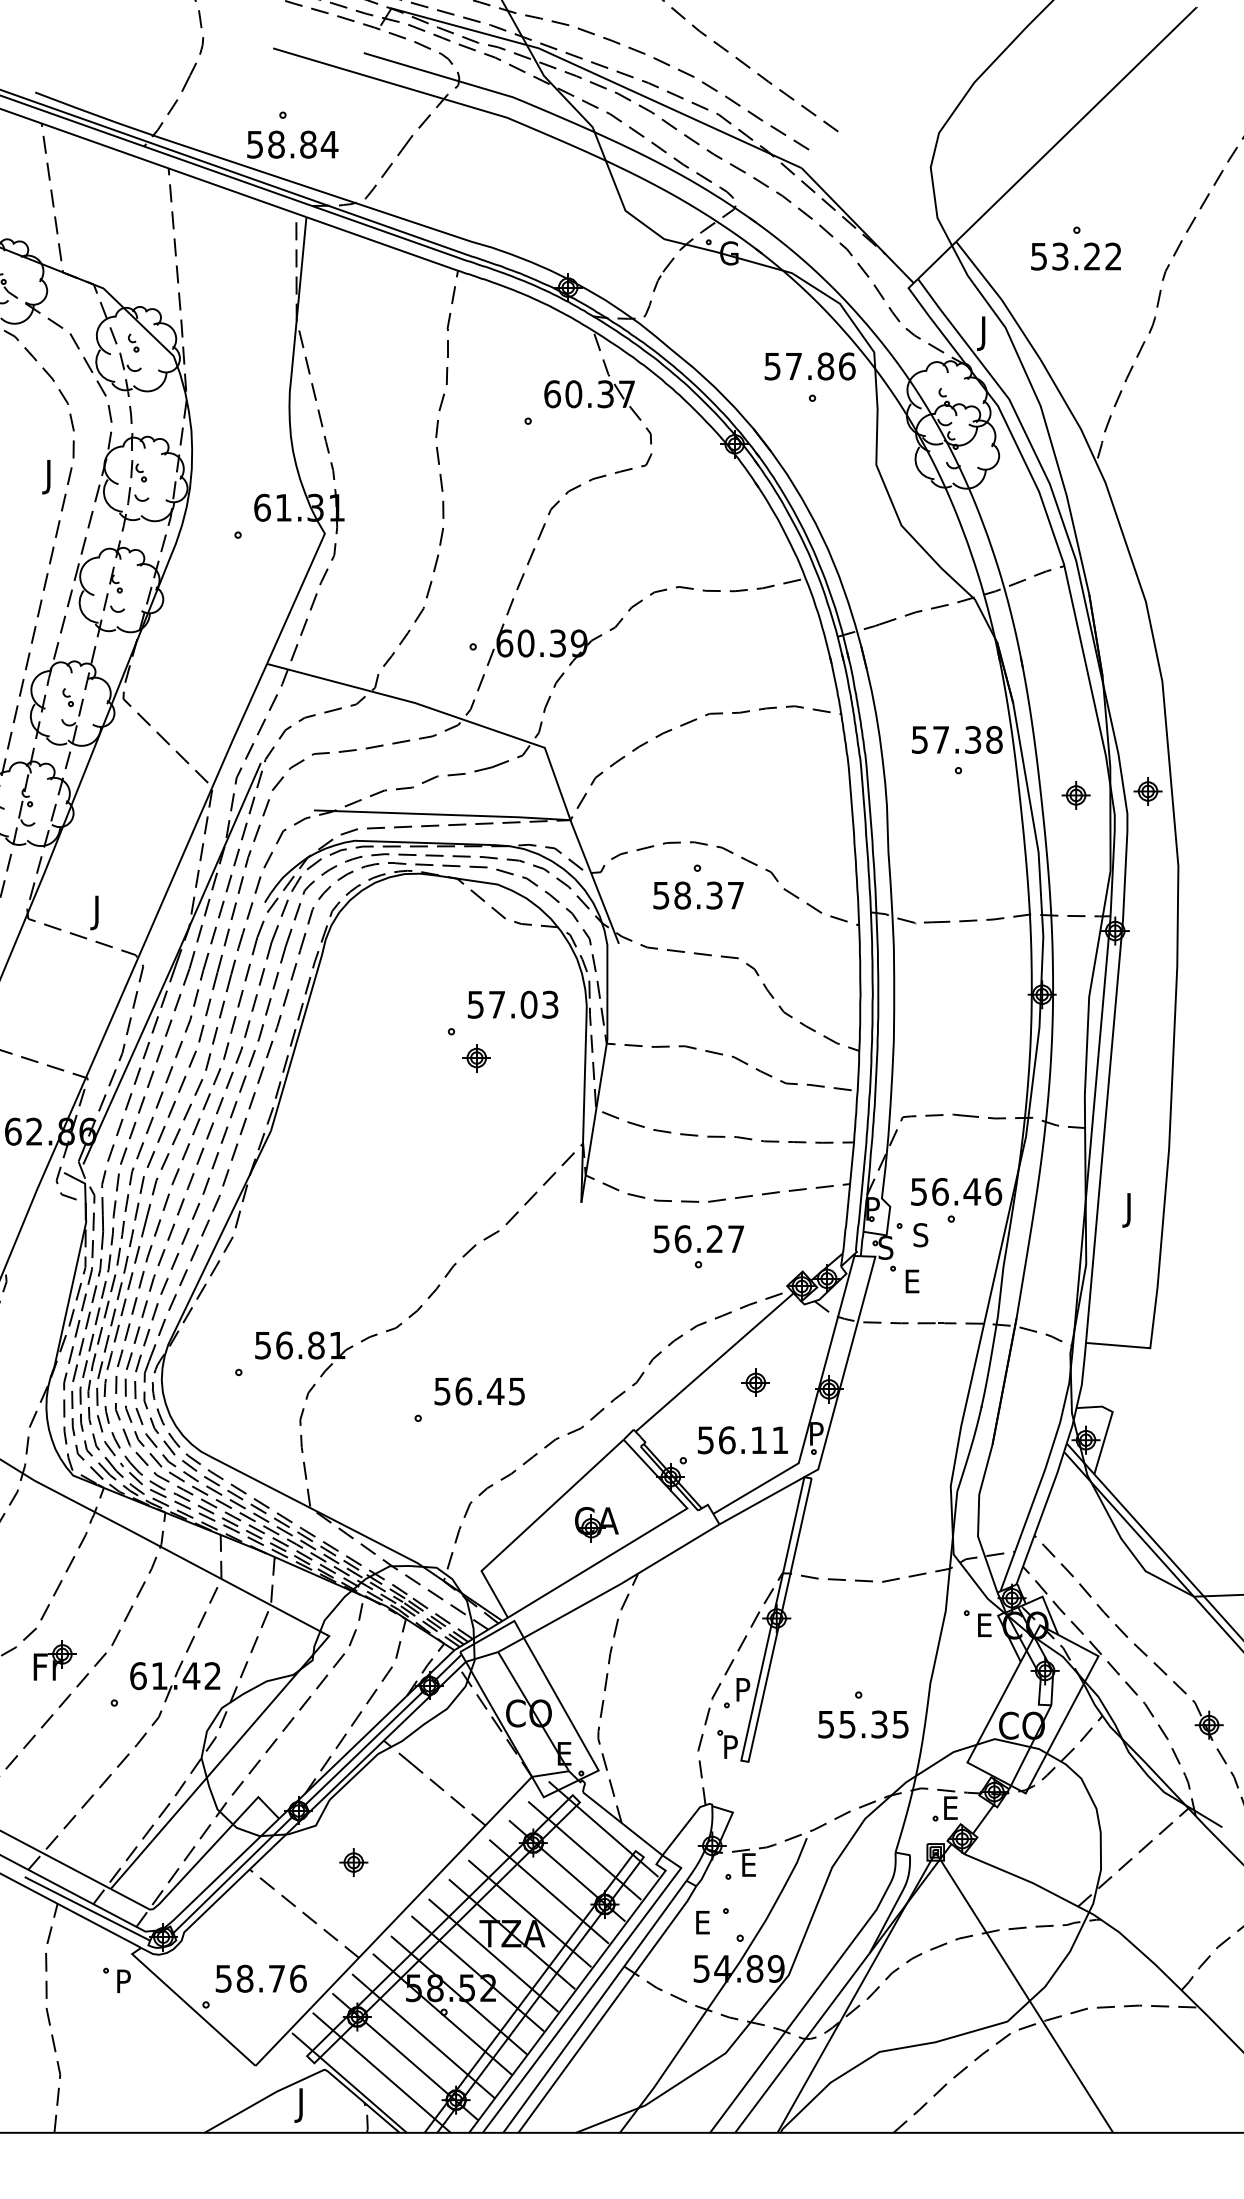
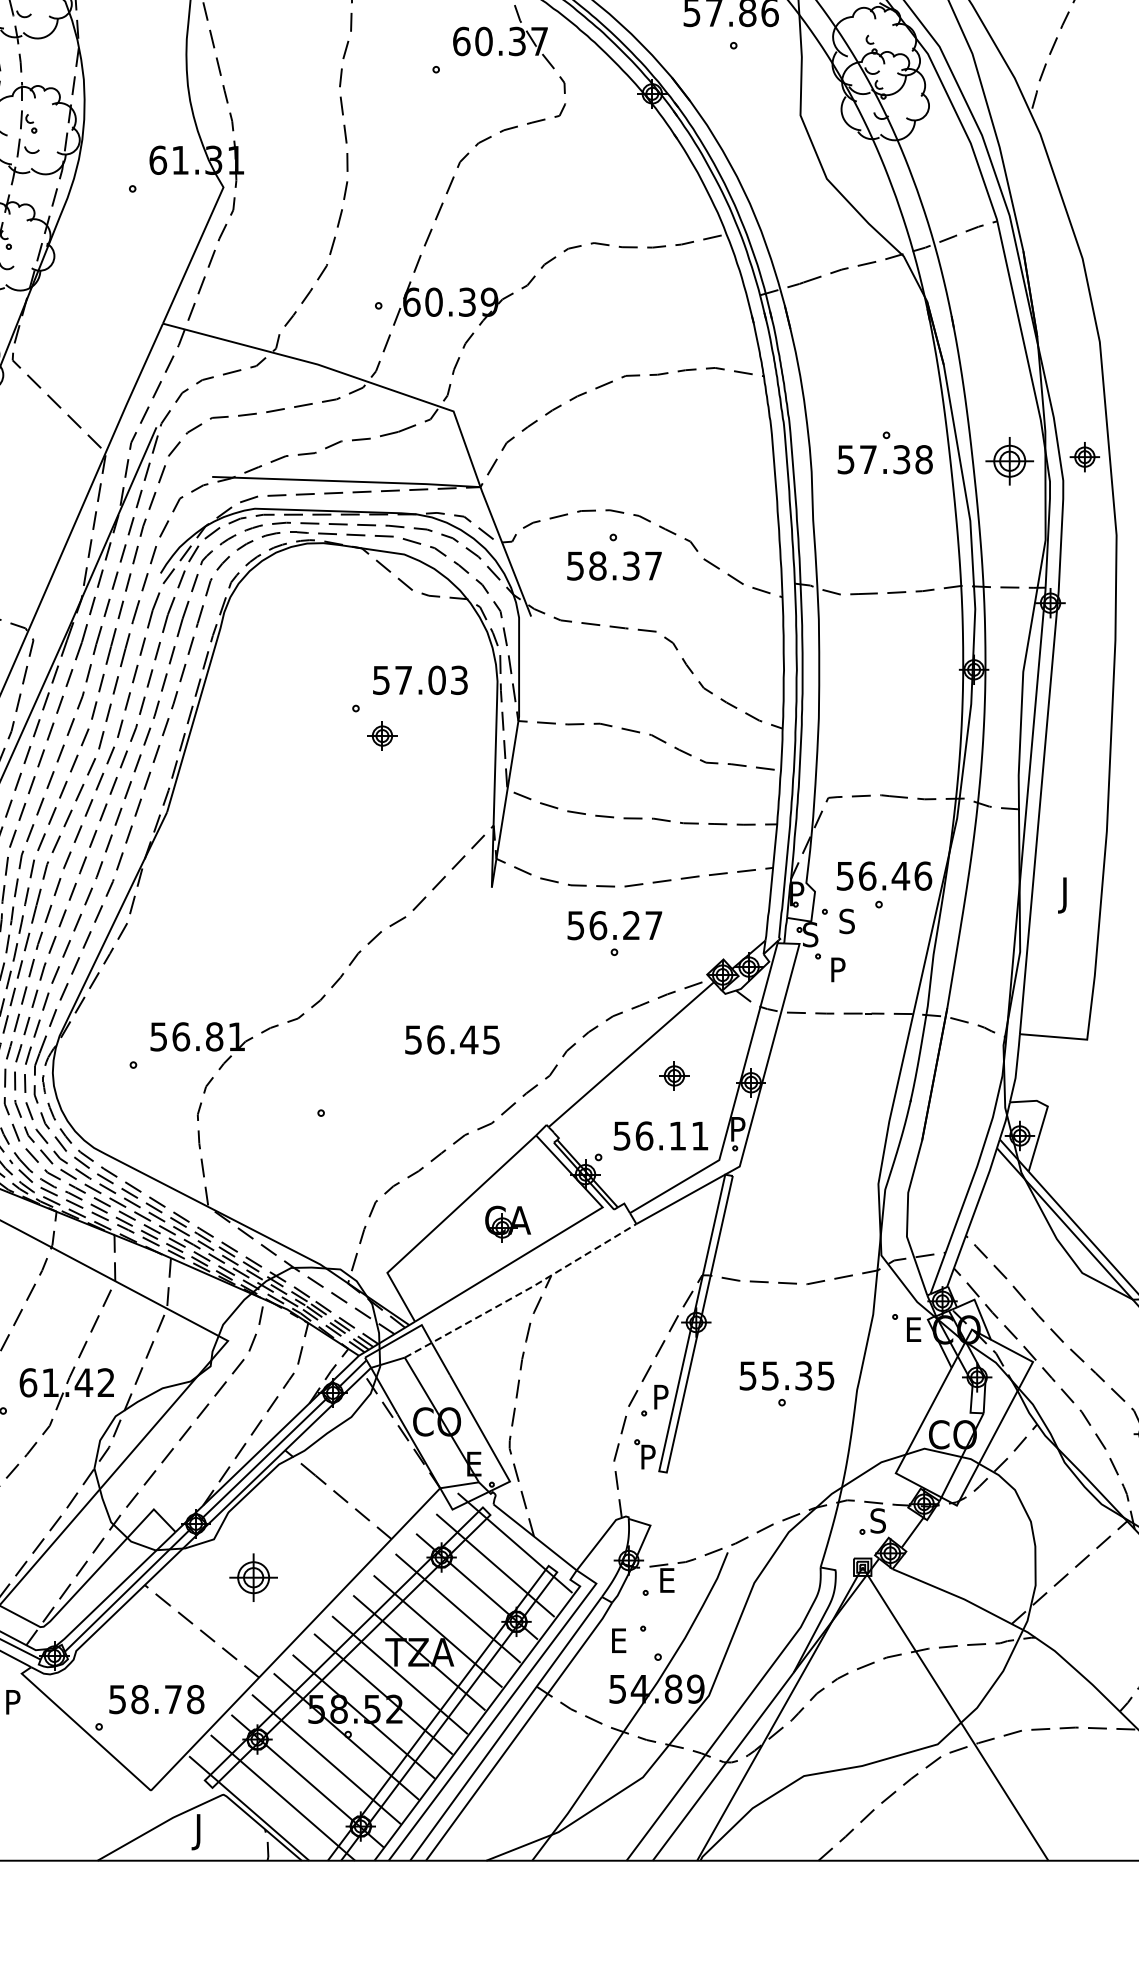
text: (957, 739) -> (885, 459), moved
part: (1075, 795) -> (1008, 461), size x1.6
text: (913, 1281) -> (839, 969), E -> P
text: (479, 1391) -> (452, 1040), moved
line: (610, 1589) -> (522, 1292), solid -> dashed
text: (863, 1724) -> (787, 1375), moved
text: (950, 1808) -> (878, 1521), E -> S
part: (353, 1862) -> (253, 1577), size x1.6
text: (298, 1978) -> (195, 1699), 58.76 -> 58.78

